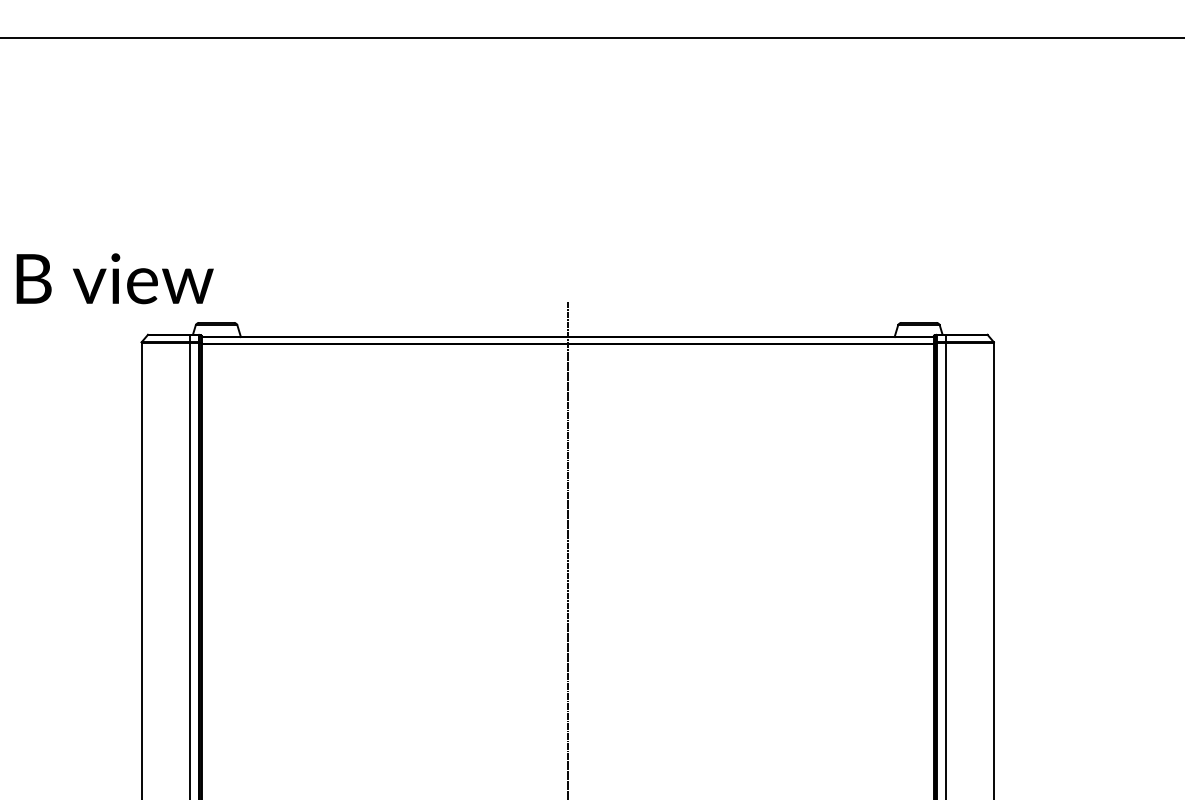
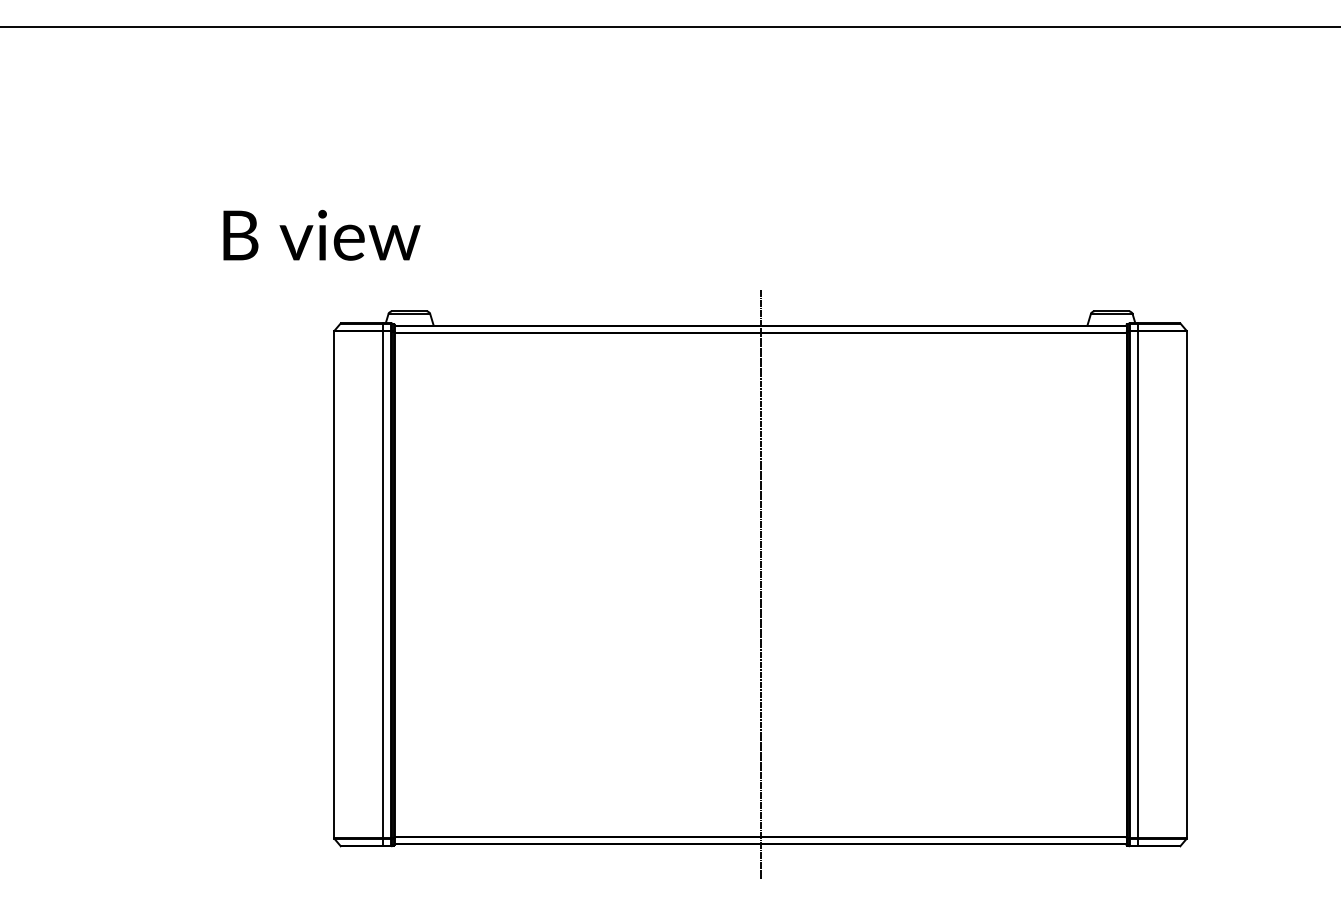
text: (114, 277) -> (321, 234), moved

